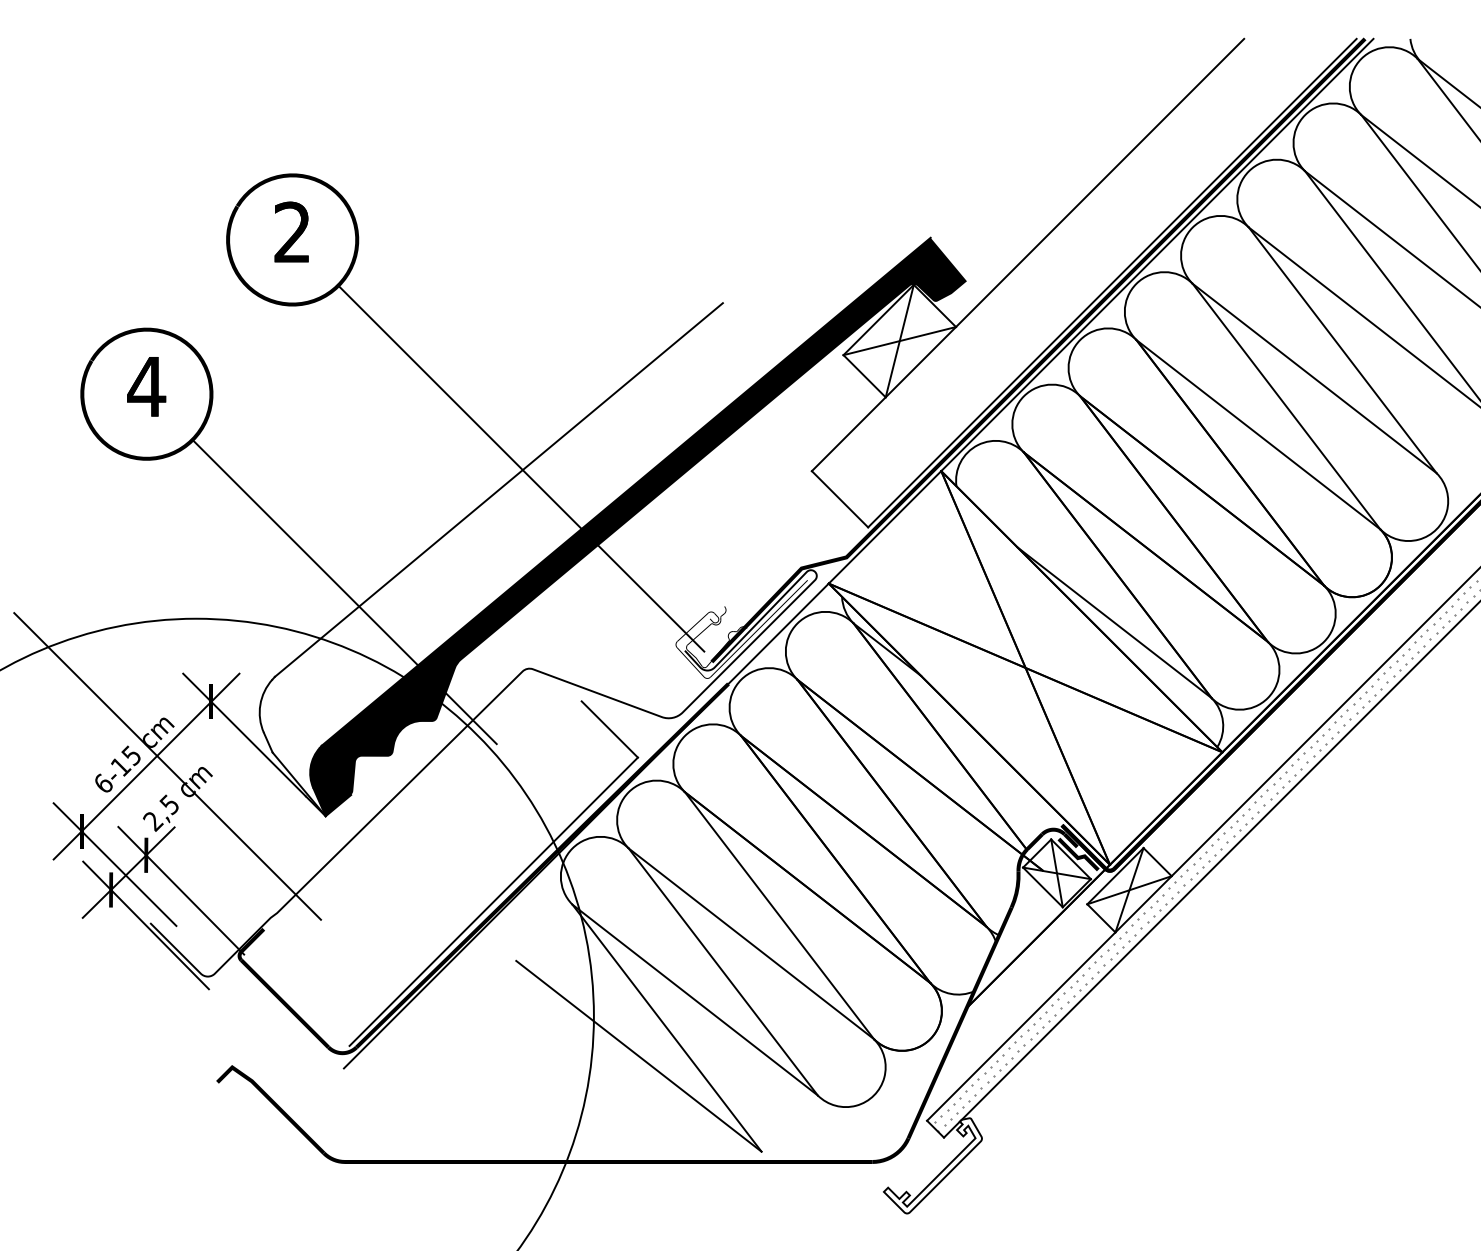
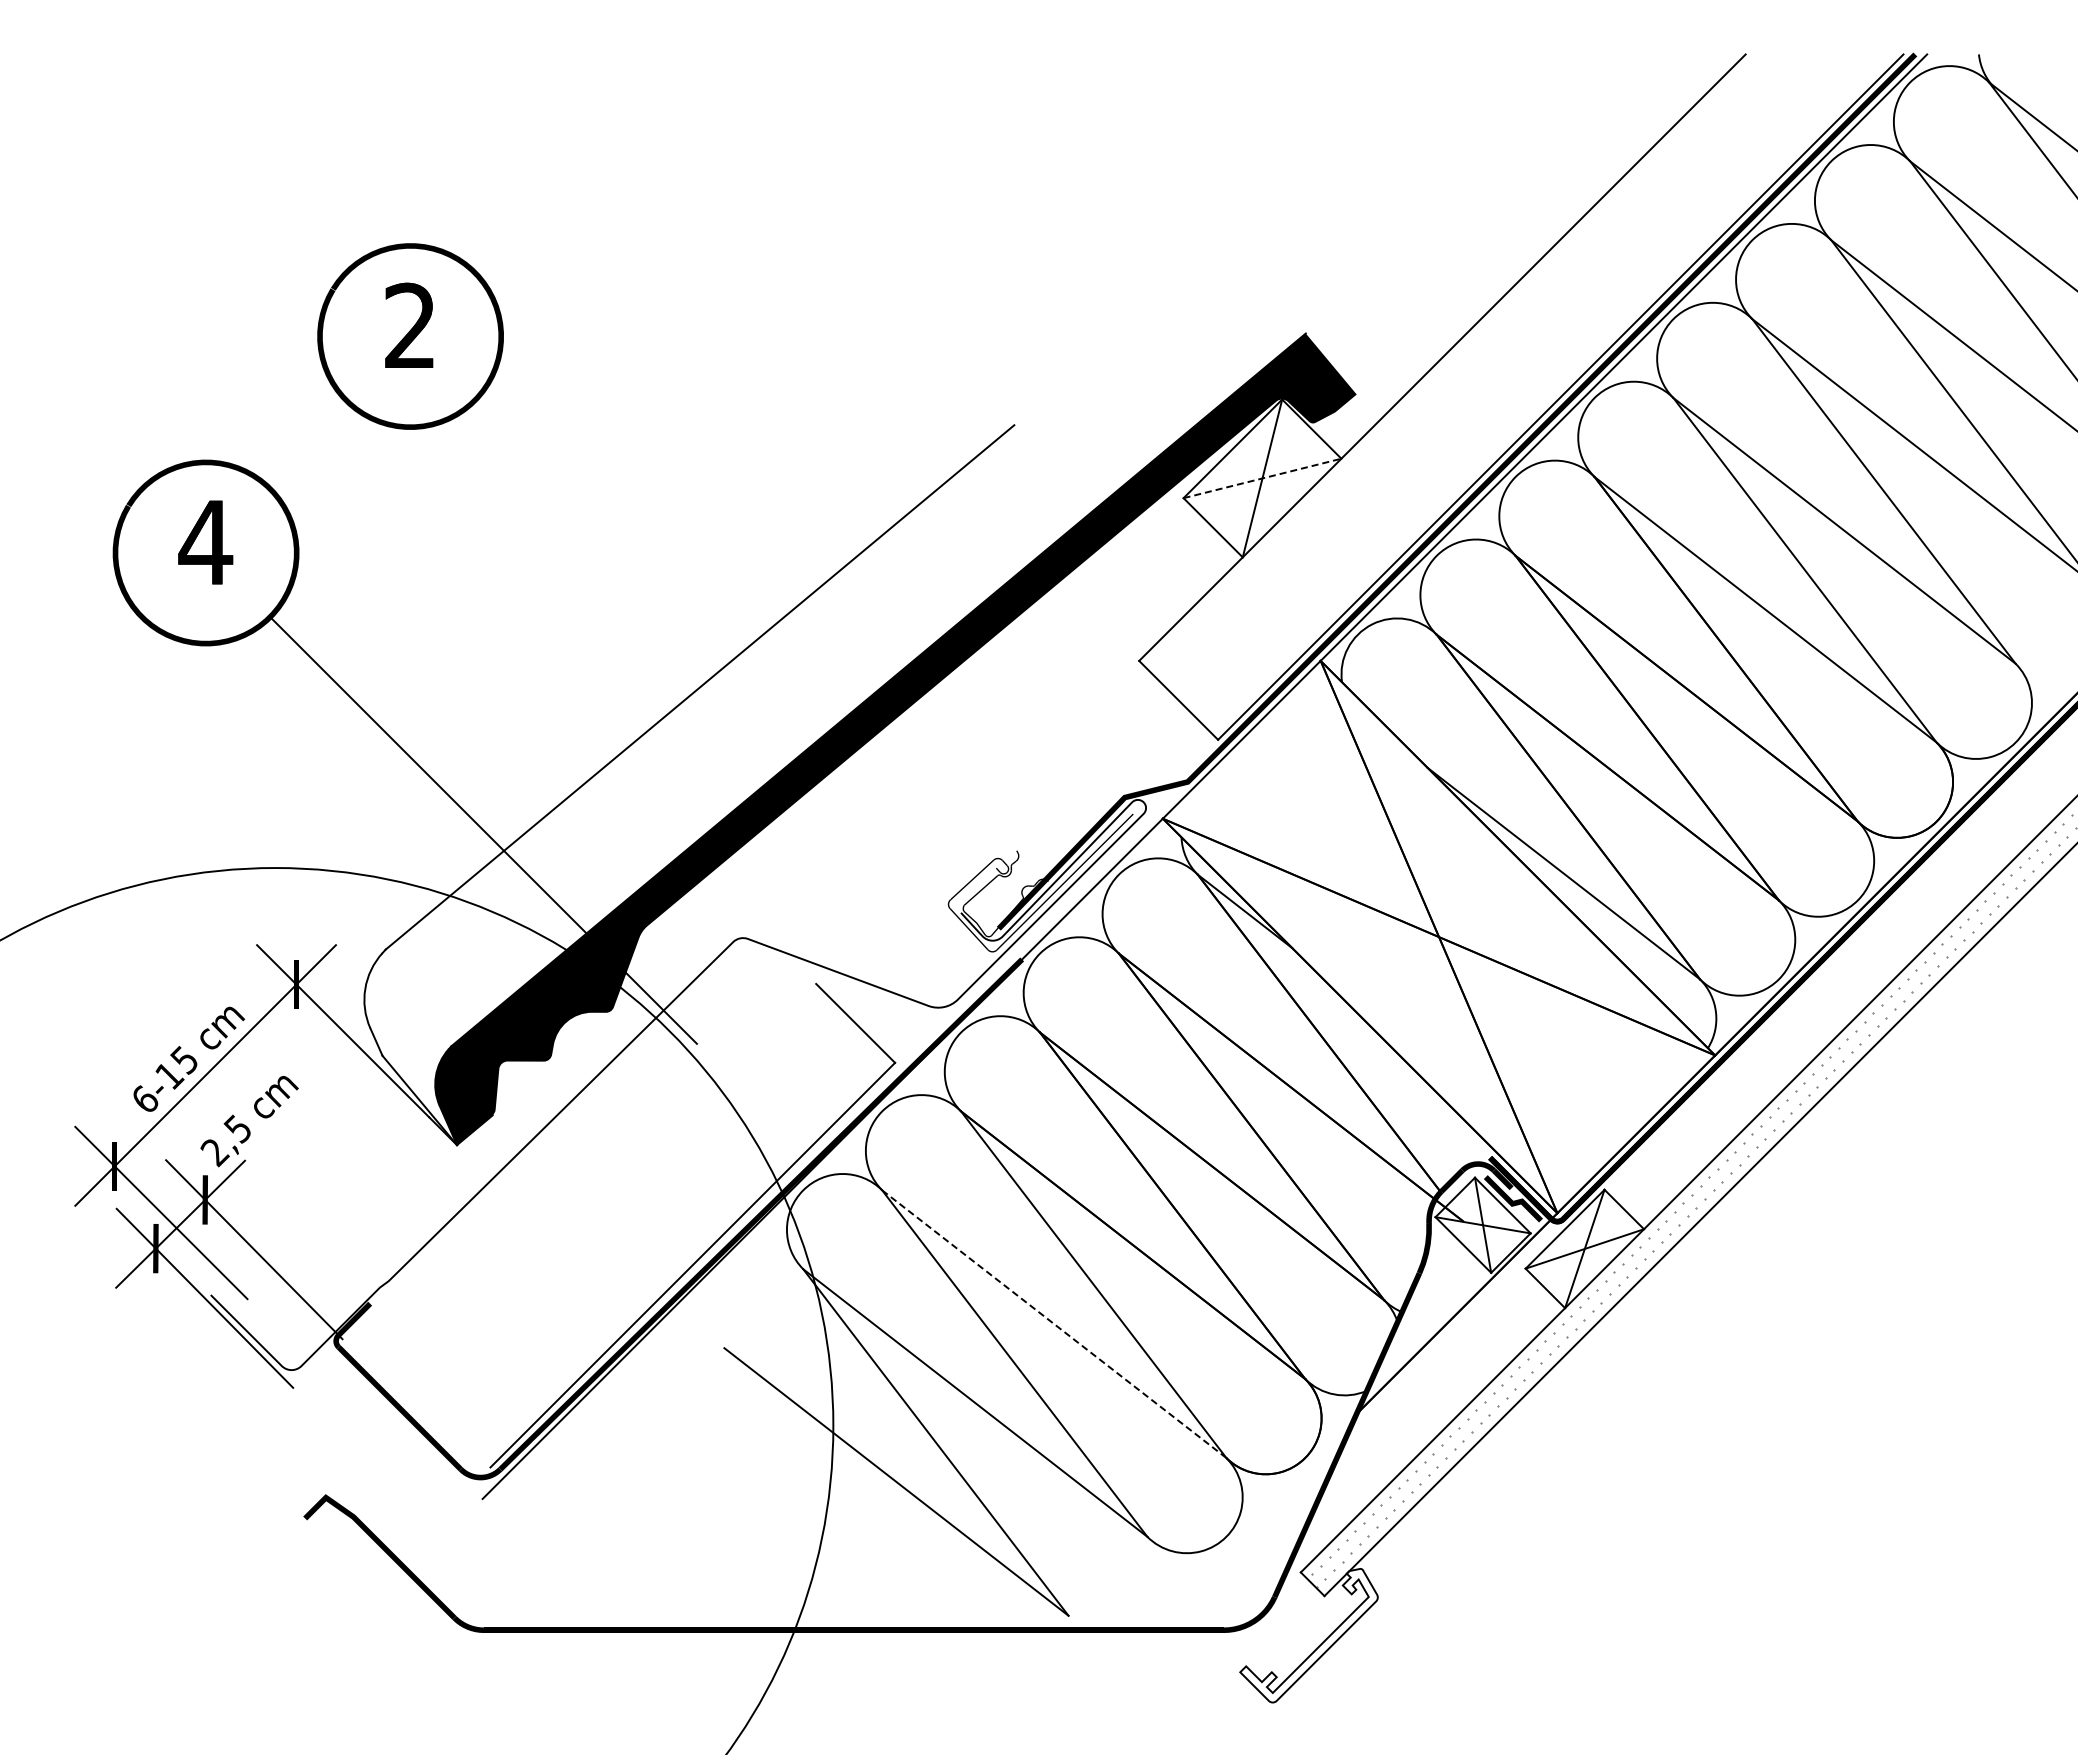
line: (899, 341) -> (1262, 478), solid -> dashed
line: (521, 468) -> (731, 657), removed
line: (167, 766) -> (235, 1075), removed
line: (751, 944) -> (1054, 1324), solid -> dashed

